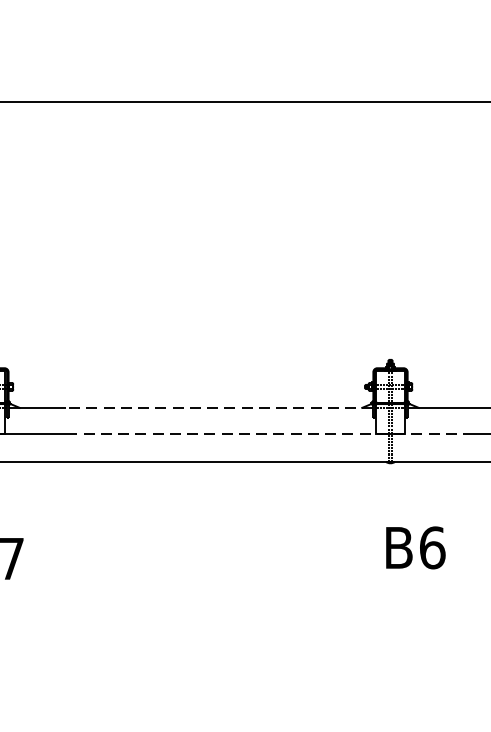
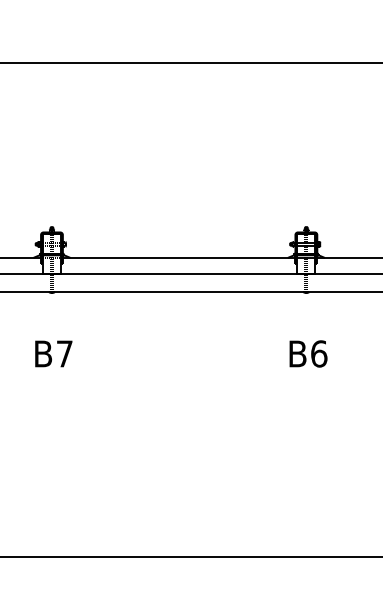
line: (219, 407) -> (197, 257), dashed -> solid
line: (266, 434) -> (227, 274), dashed -> solid
text: (415, 547) -> (308, 353), moved

